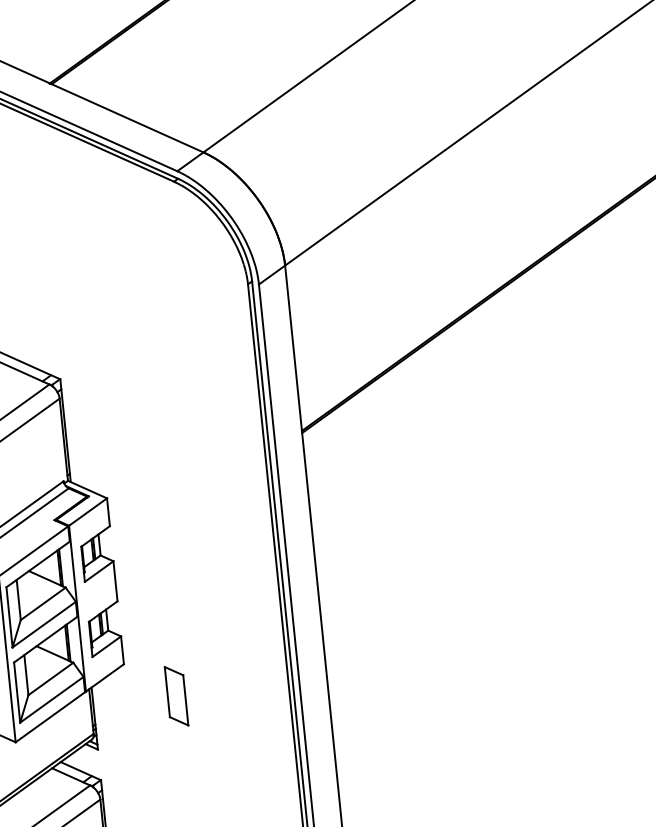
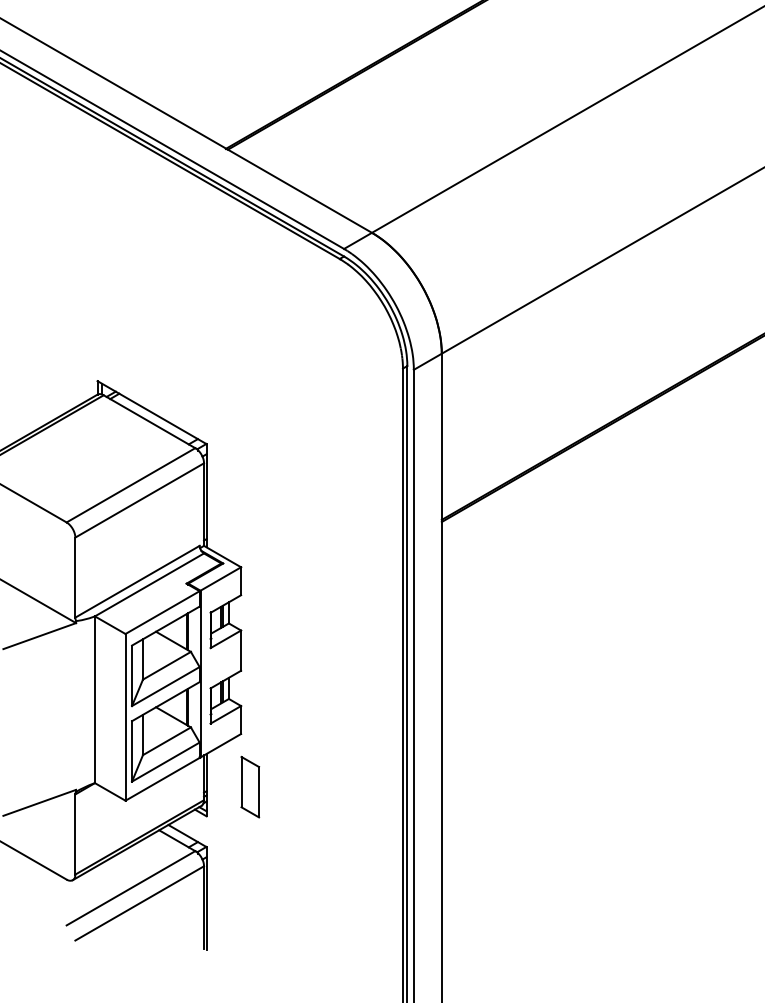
part: (176, 695) -> (250, 786), moved

